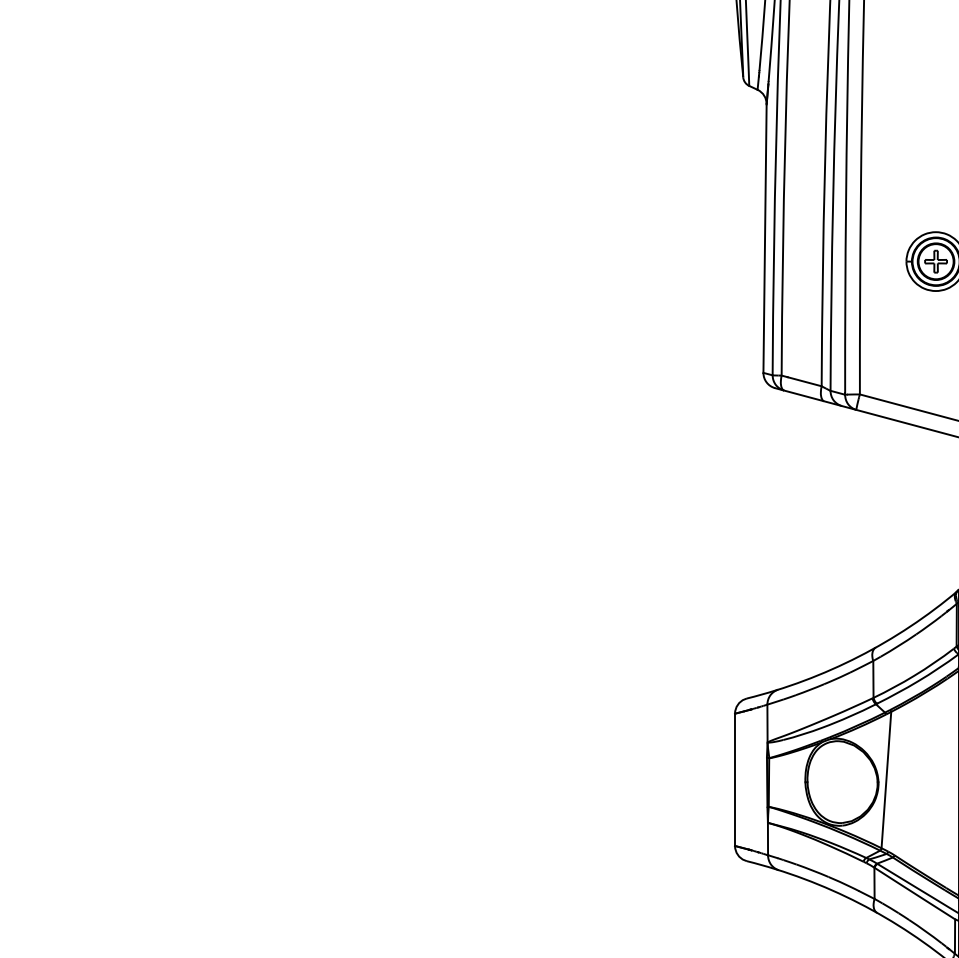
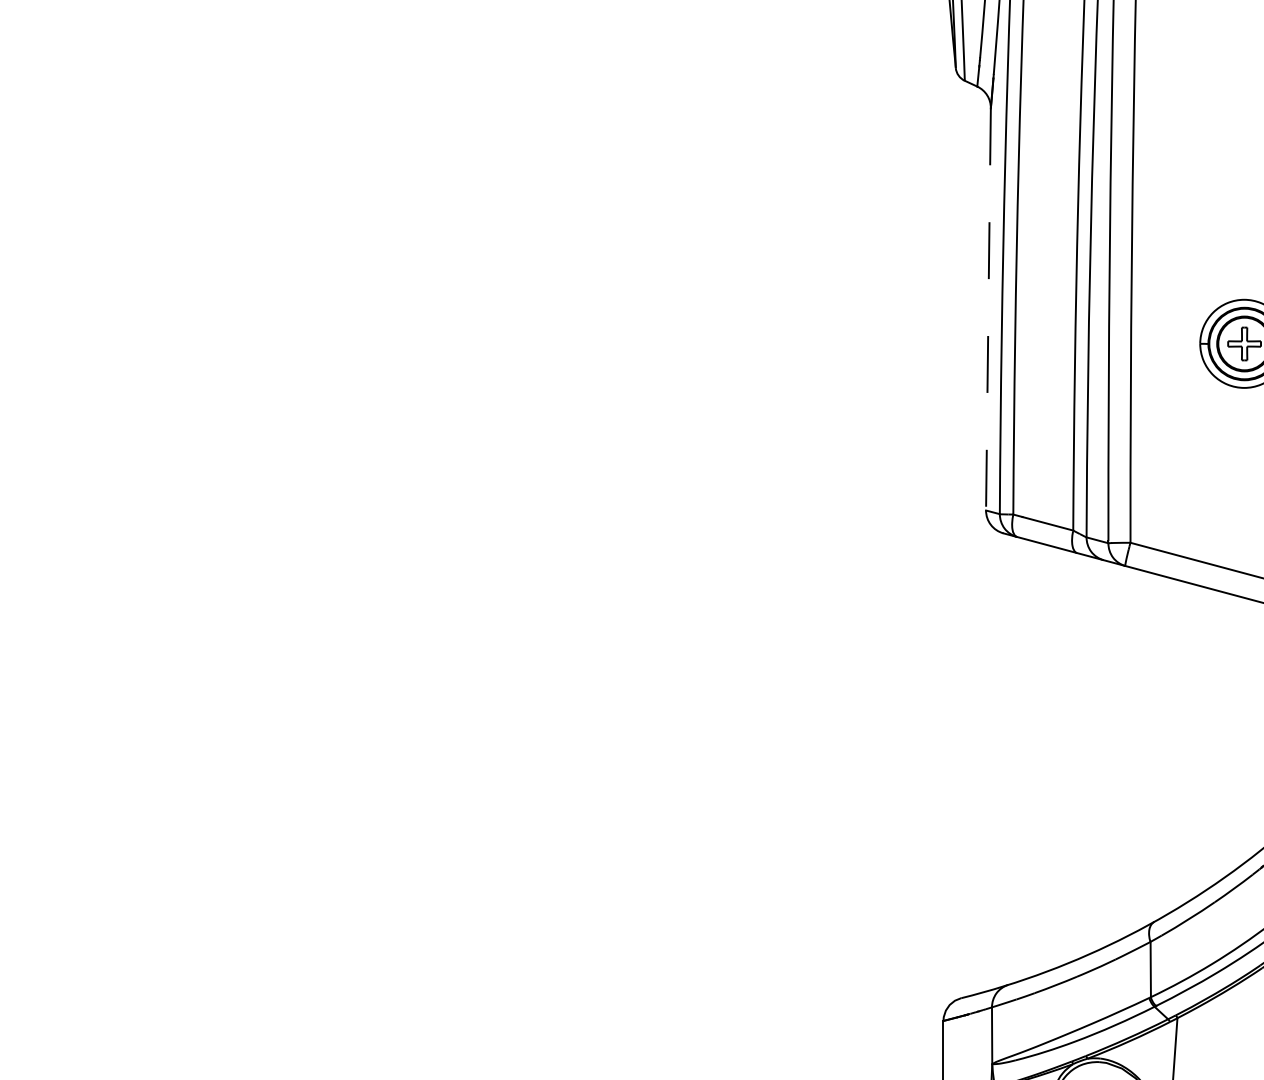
line: (765, 239) -> (989, 310), solid -> dashed

